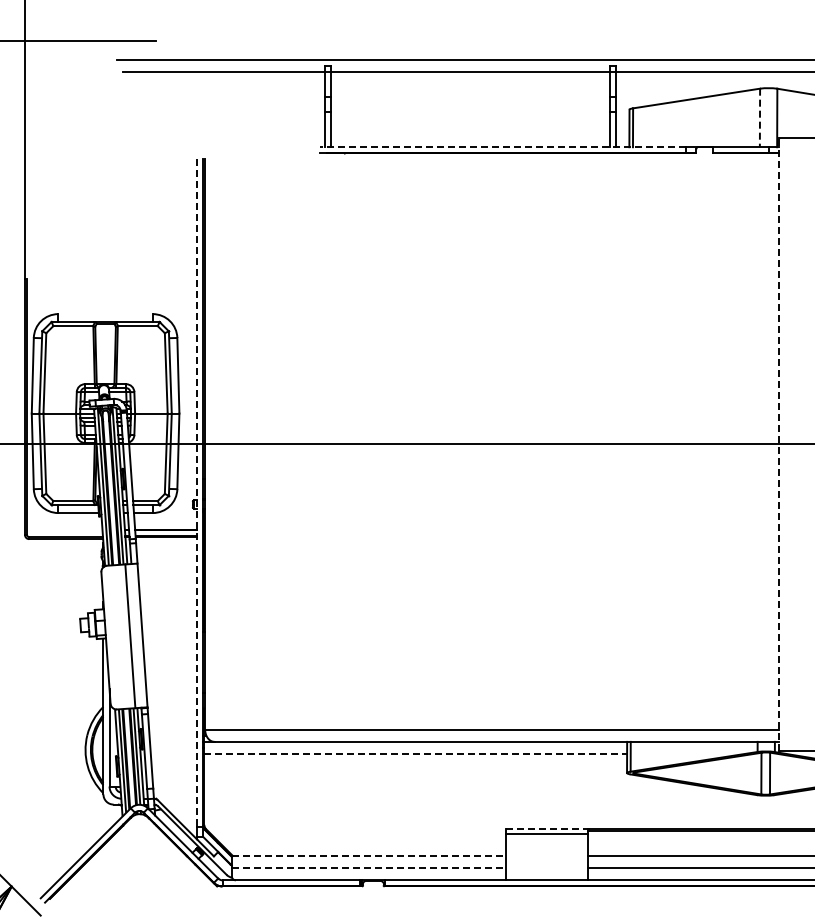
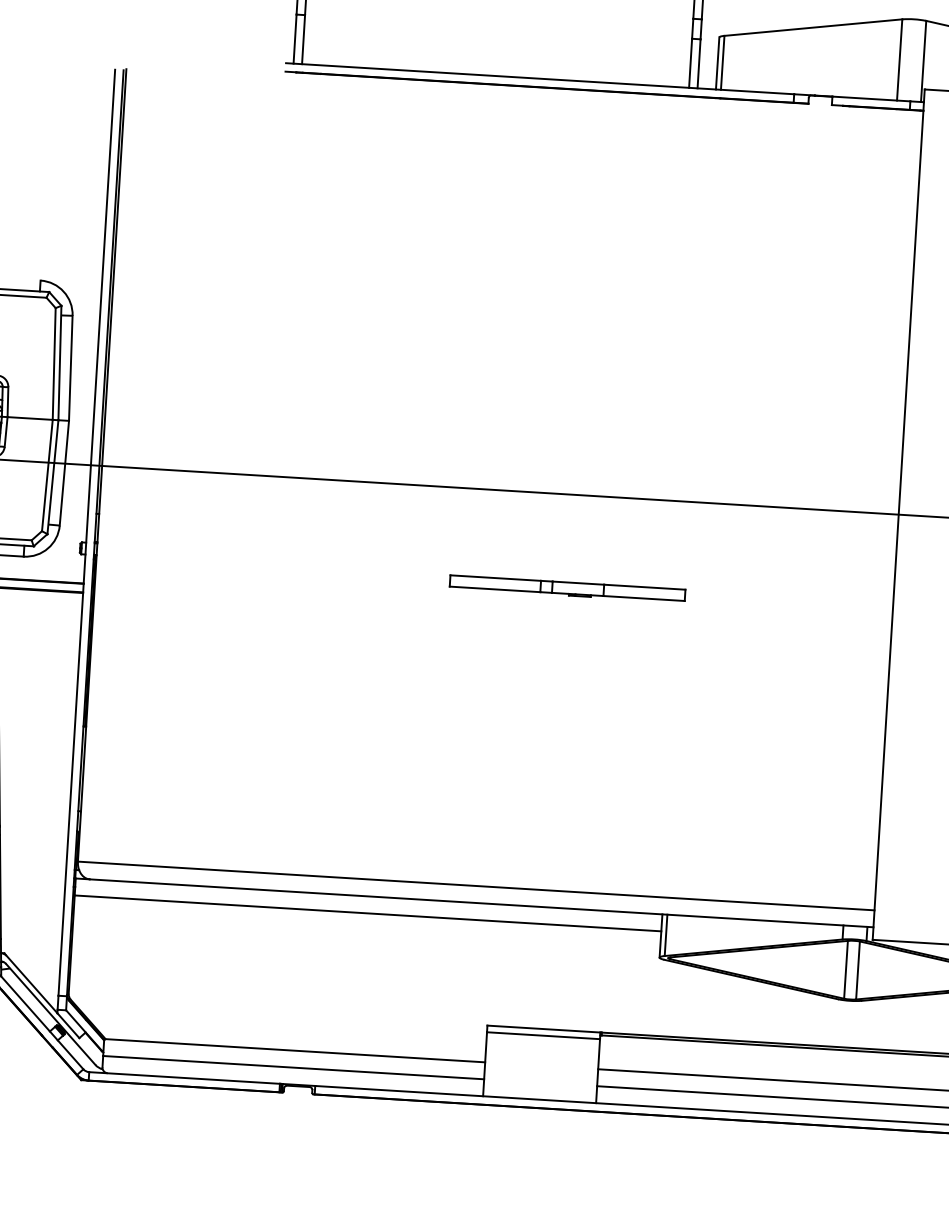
line: (759, 118) -> (898, 60), dashed -> solid
line: (502, 147) -> (539, 79), dashed -> solid
line: (779, 443) -> (899, 513), dashed -> solid
line: (197, 493) -> (87, 533), dashed -> solid
part: (544, 512) -> (567, 589), added
line: (416, 754) -> (369, 914), dashed -> solid
line: (547, 829) -> (544, 1029), dashed -> solid
line: (369, 855) -> (295, 1050), dashed -> solid
line: (369, 868) -> (294, 1068), dashed -> solid

